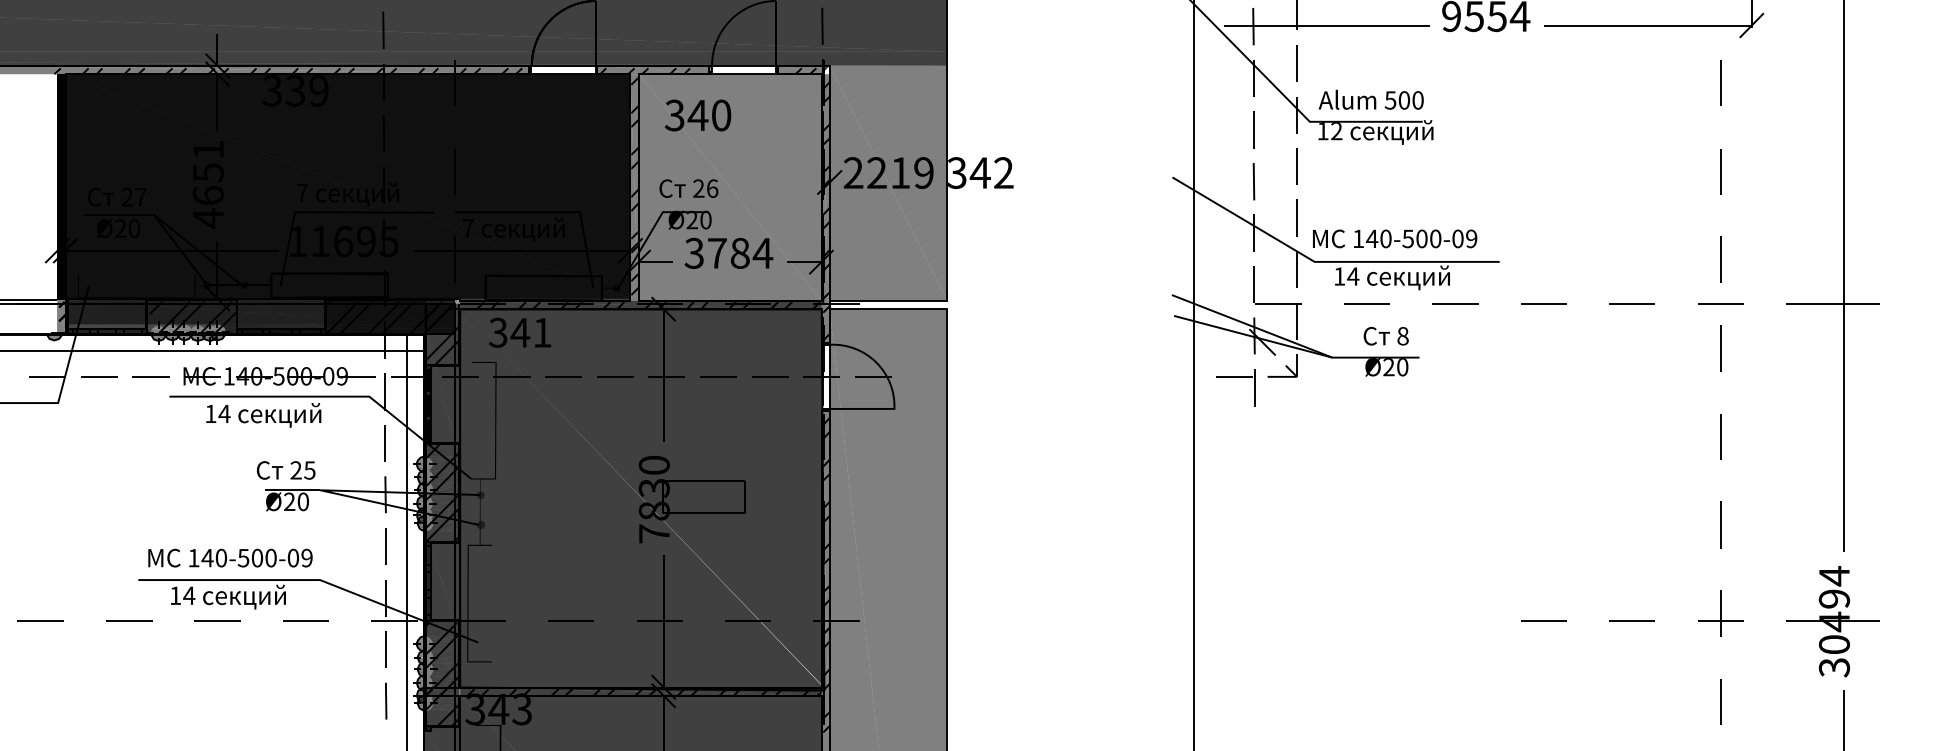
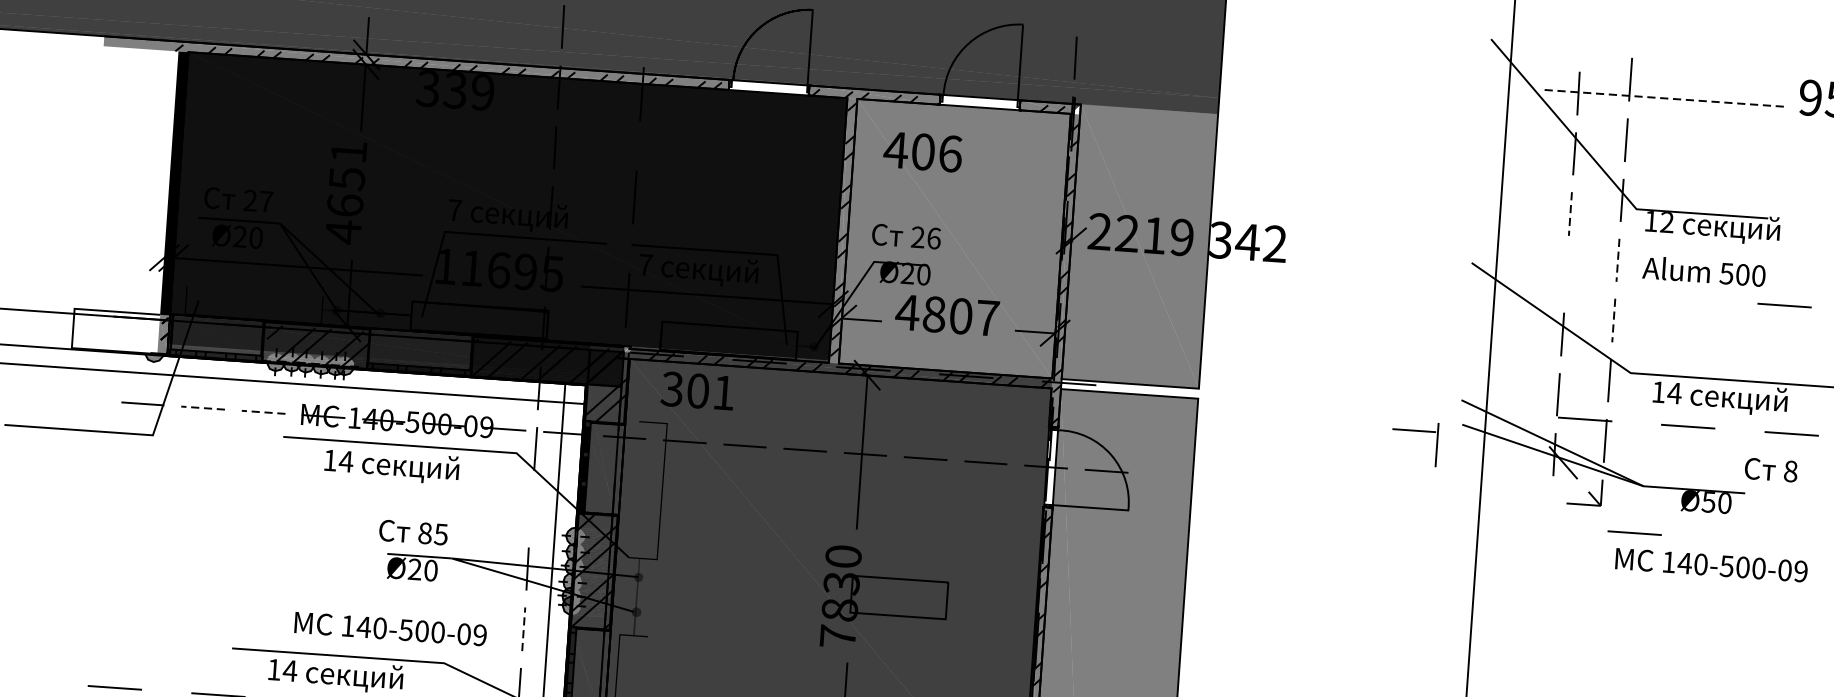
line: (1327, 25) -> (1665, 98), solid -> dashed
text: (1370, 99) -> (1703, 271), moved
text: (697, 115) -> (922, 151), 340 -> 406
line: (1253, 129) -> (1570, 213), solid -> dashed
line: (1297, 166) -> (1618, 260), solid -> dashed
line: (1253, 181) -> (1565, 274), removed
line: (1441, 194) -> (1784, 304), added
line: (1297, 218) -> (1614, 321), solid -> dashed
text: (1395, 238) -> (1712, 564), moved
text: (728, 252) -> (947, 314), 3784 -> 4807
text: (520, 332) -> (698, 390), 341 -> 301
text: (1385, 336) -> (1770, 470), moved
text: (1388, 367) -> (1708, 502), Ø20 -> Ø50
line: (99, 376) -> (203, 407), solid -> dashed
line: (151, 376) -> (264, 411), solid -> dashed
part: (1235, 377) -> (1415, 431), moved
line: (1327, 397) -> (1634, 532), added
line: (384, 443) -> (530, 509), removed
text: (295, 470) -> (424, 533), 25 -> 85
line: (385, 546) -> (523, 629), solid -> dashed
text: (230, 557) -> (390, 628), moved

